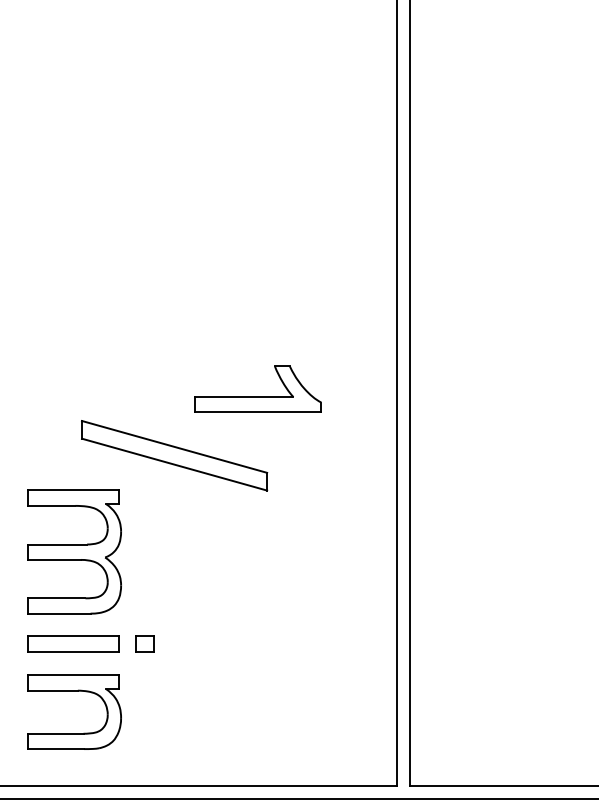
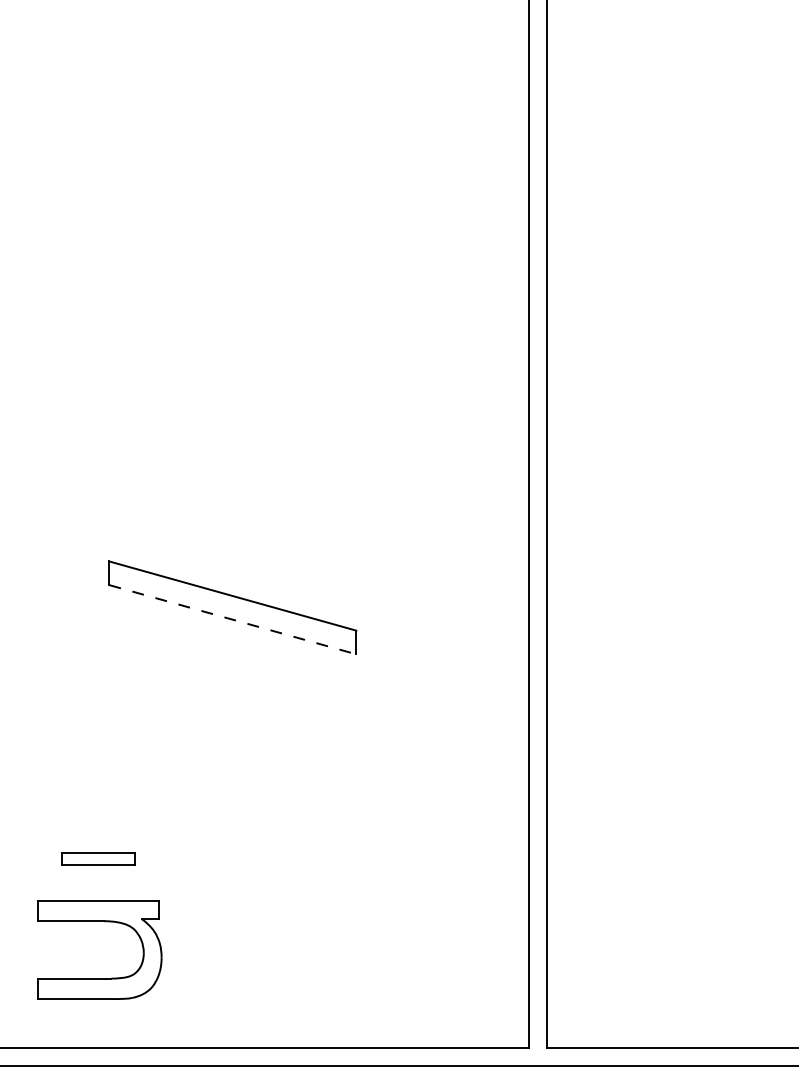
part: (257, 396) -> (343, 528), removed
line: (175, 464) -> (234, 619), solid -> dashed
part: (74, 551) -> (99, 735), removed
part: (73, 643) -> (98, 858), size x0.6
part: (144, 643) -> (192, 858), removed

